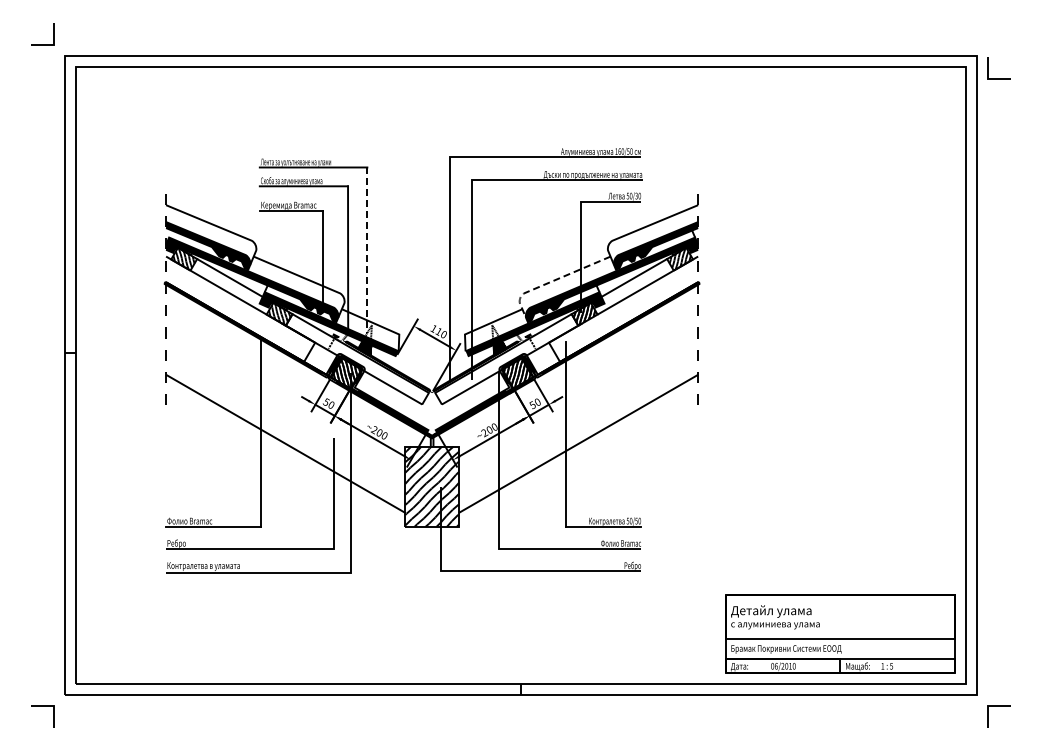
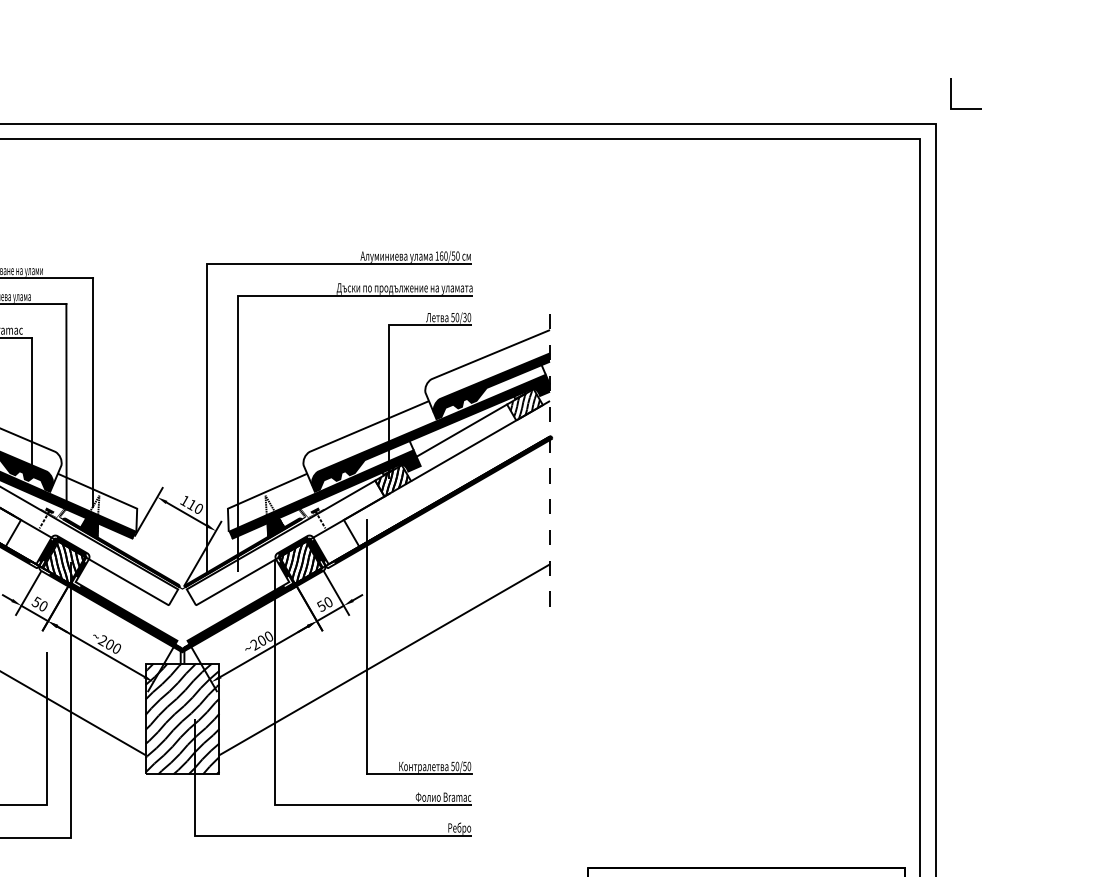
line: (988, 68) -> (951, 94), moved
line: (367, 250) -> (93, 392), dashed -> solid
line: (552, 281) -> (348, 435), dashed -> solid

